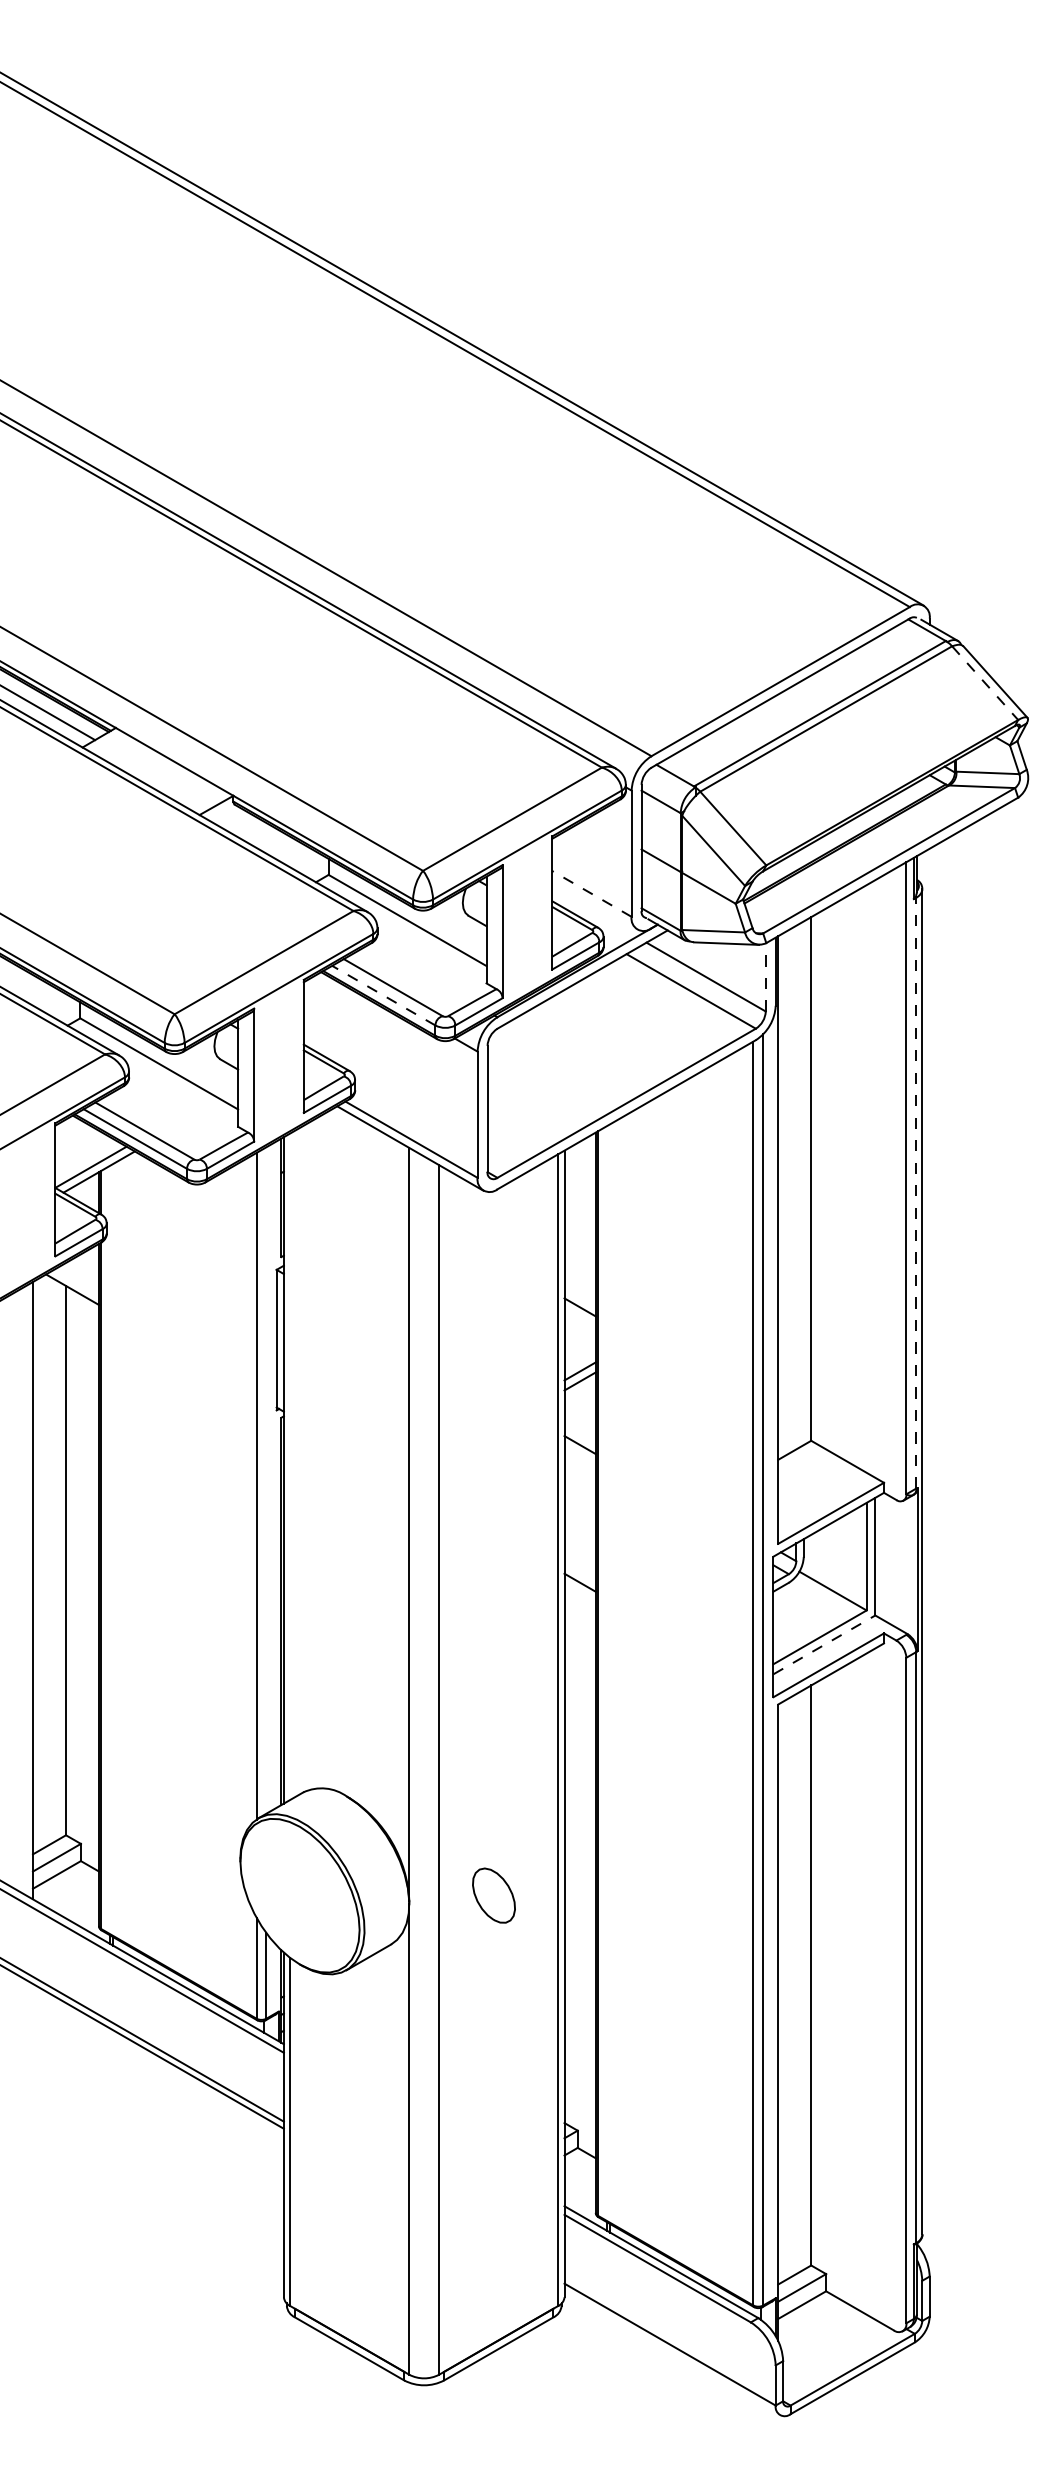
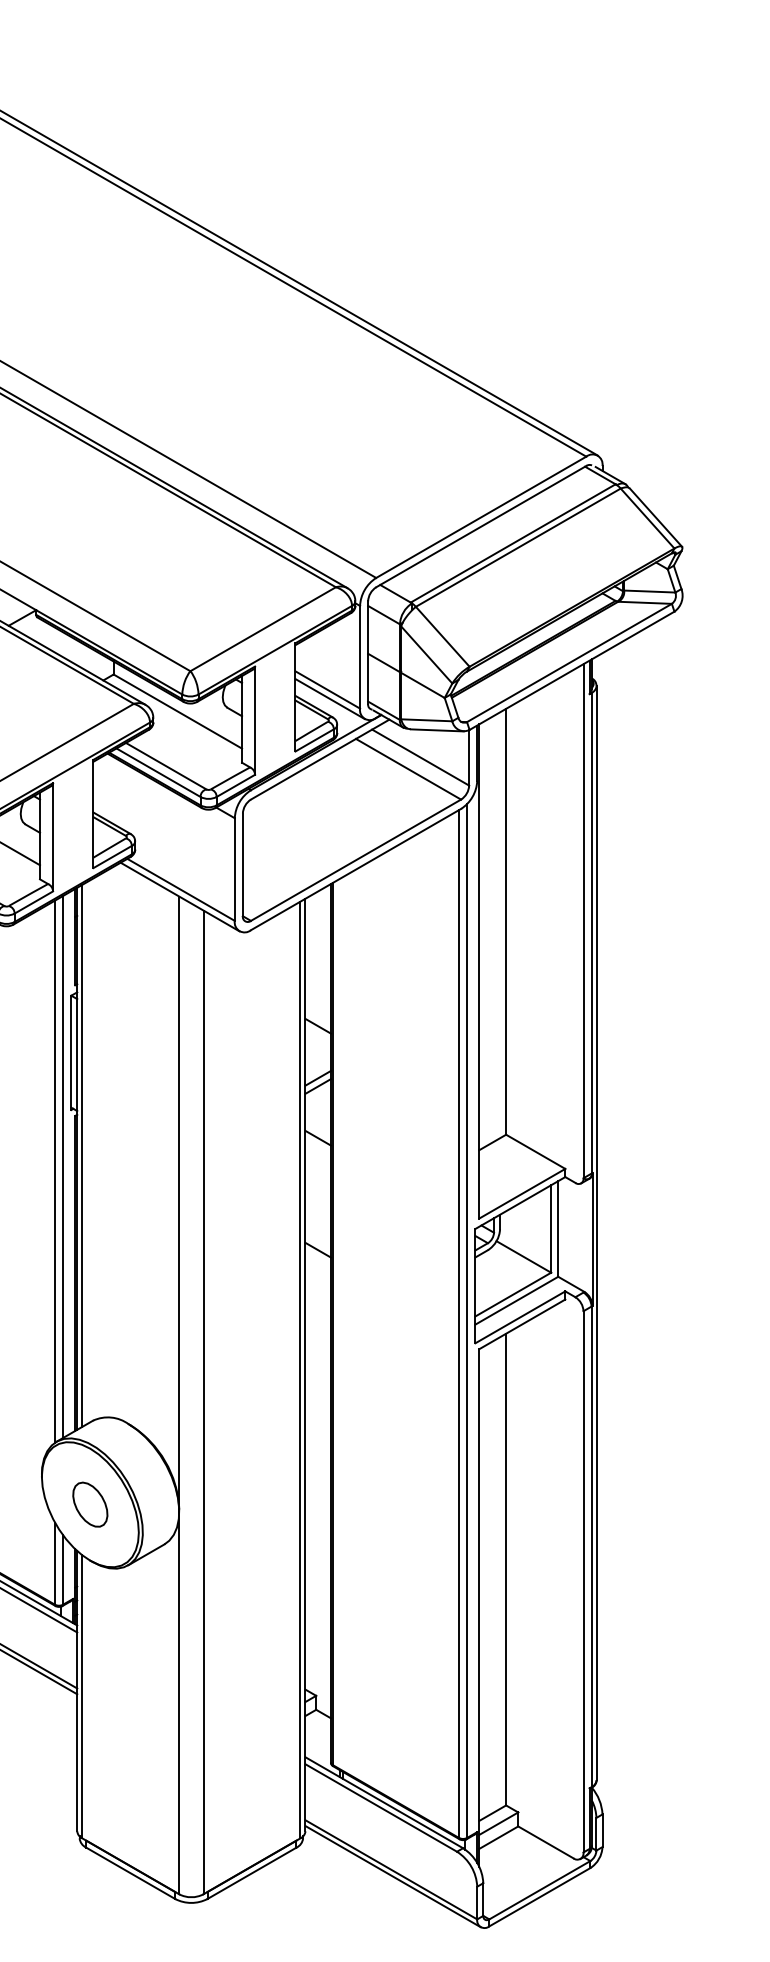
line: (985, 683) -> (647, 518), dashed -> solid
line: (591, 893) -> (327, 689), dashed -> solid
line: (594, 904) -> (329, 698), added
line: (765, 976) -> (468, 757), dashed -> solid
line: (383, 995) -> (158, 772), dashed -> solid
line: (916, 1192) -> (591, 932), dashed -> solid
line: (290, 1466) -> (82, 1155), added
line: (266, 1480) -> (63, 1167), added
line: (824, 1644) -> (516, 1300), dashed -> solid
part: (493, 1895) -> (89, 1504), moved
line: (672, 2352) -> (393, 1876), added

